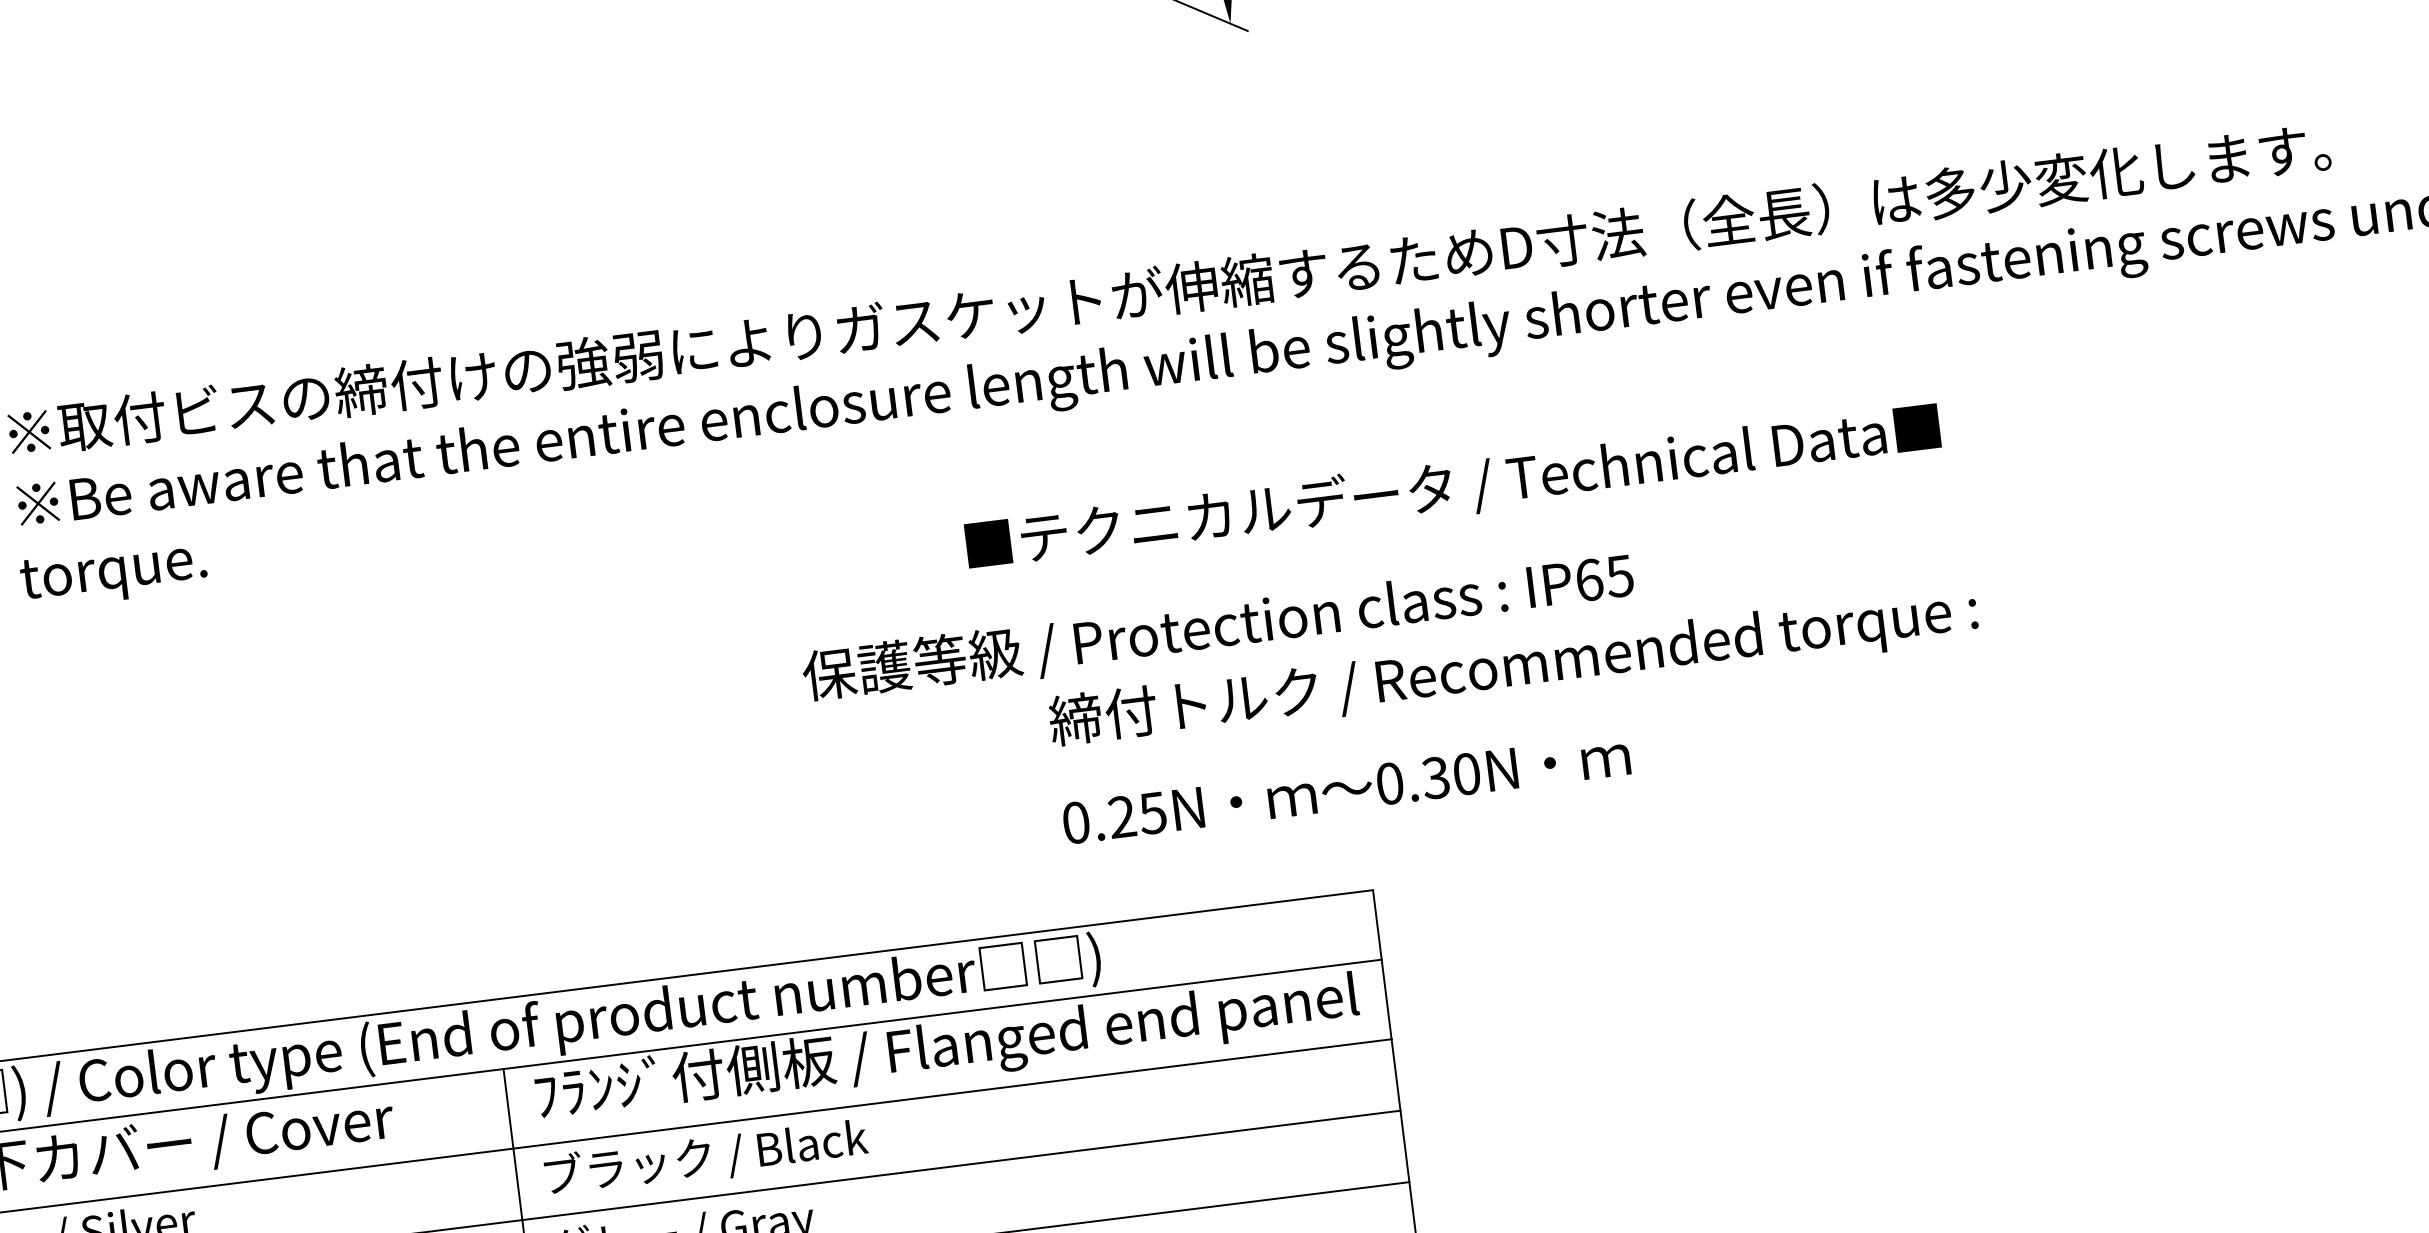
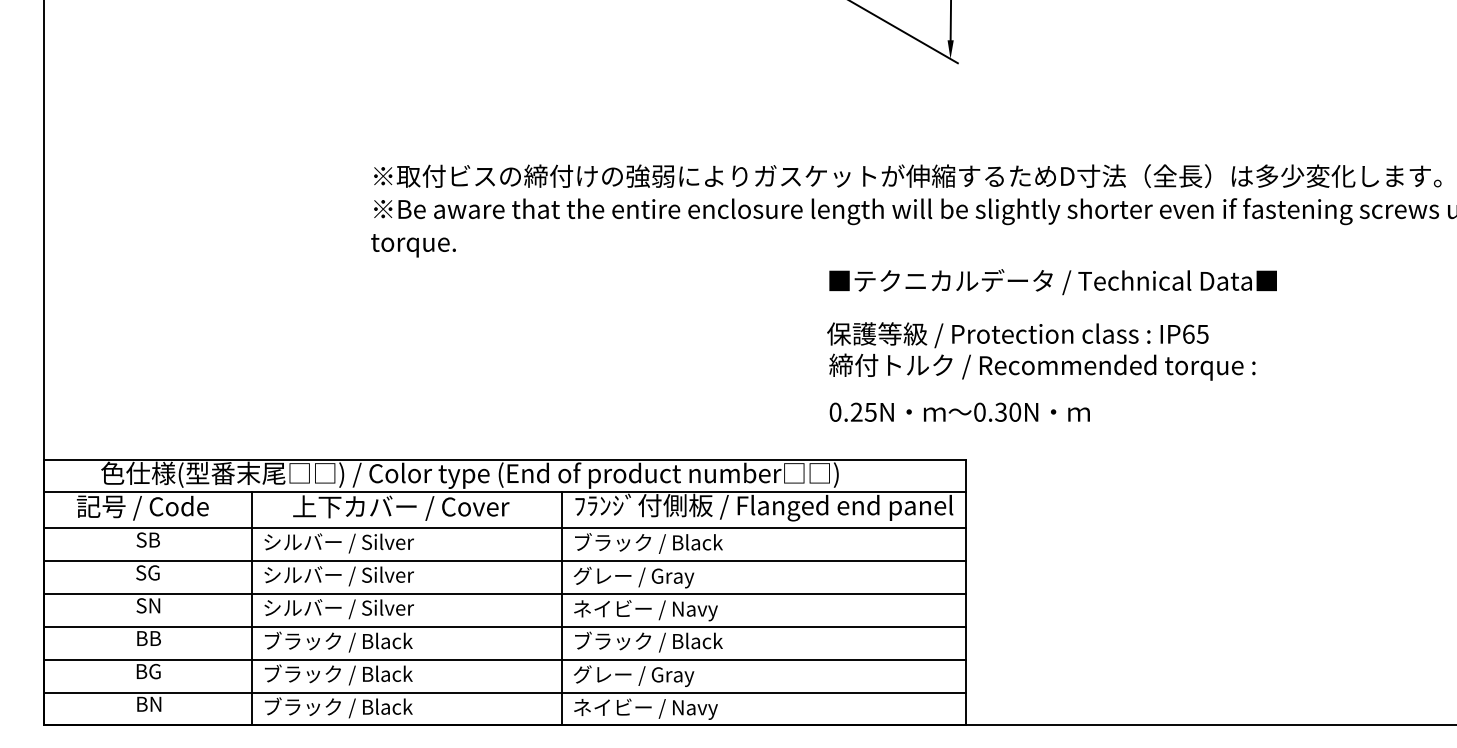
text: (1451, 489) -> (1052, 282), moved
text: (1217, 629) -> (1017, 335), moved

